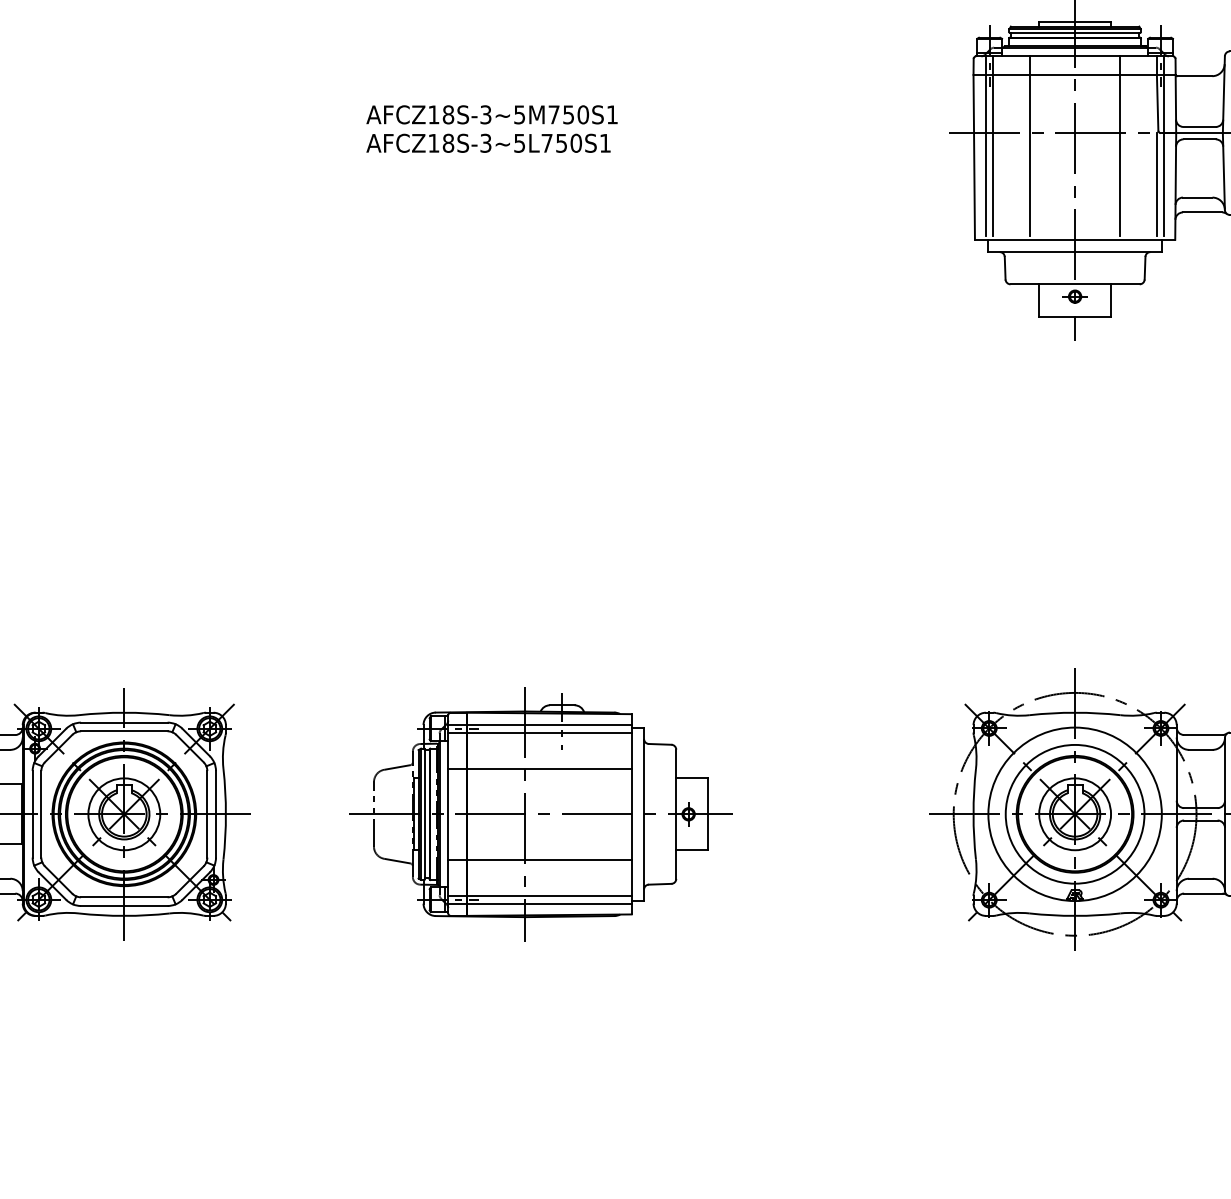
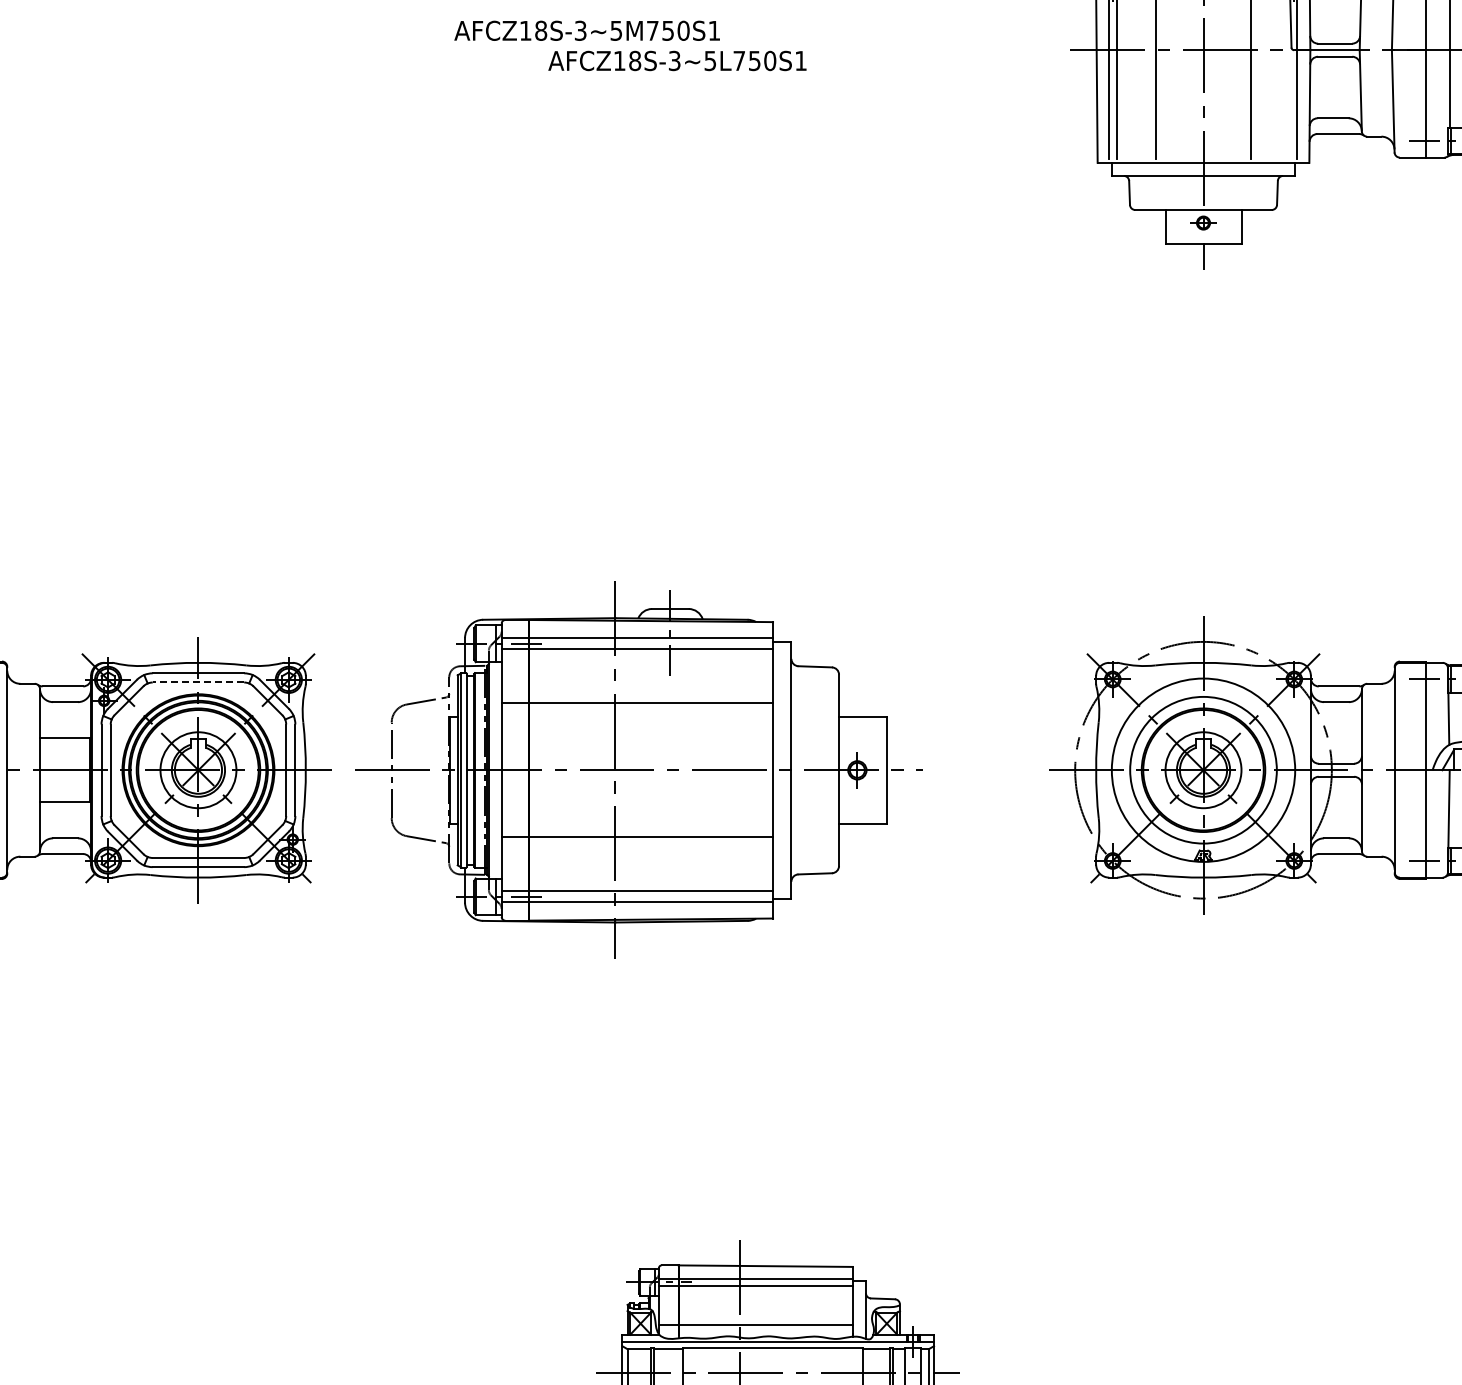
text: (488, 142) -> (677, 60), moved
line: (1156, 184) -> (1289, 104), removed
line: (124, 731) -> (198, 682), solid -> dashed
part: (540, 813) -> (638, 769), size x1.4

